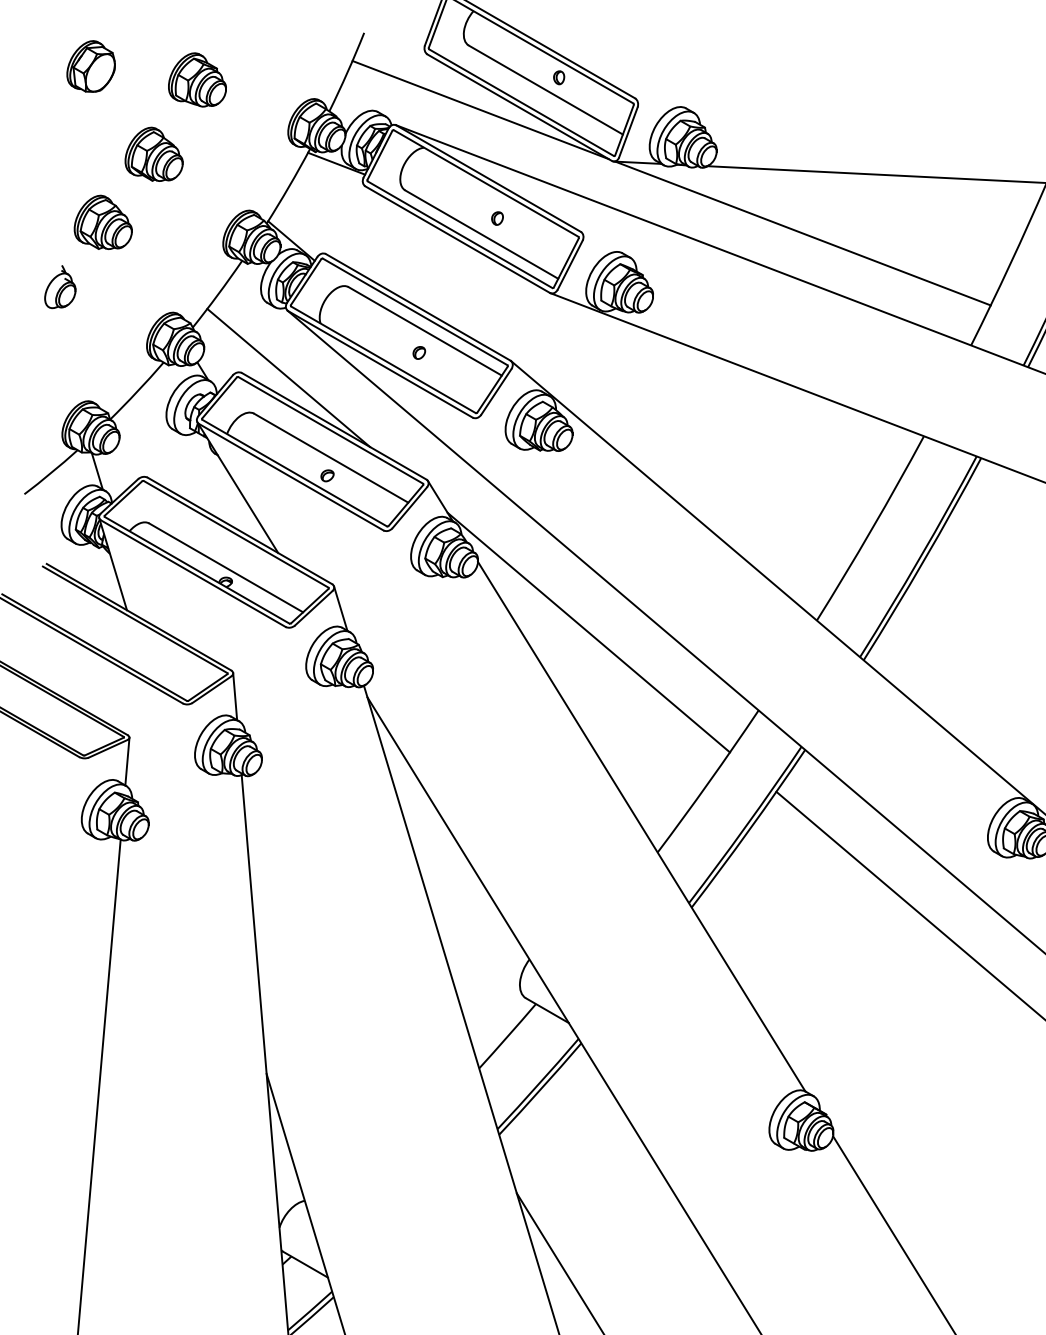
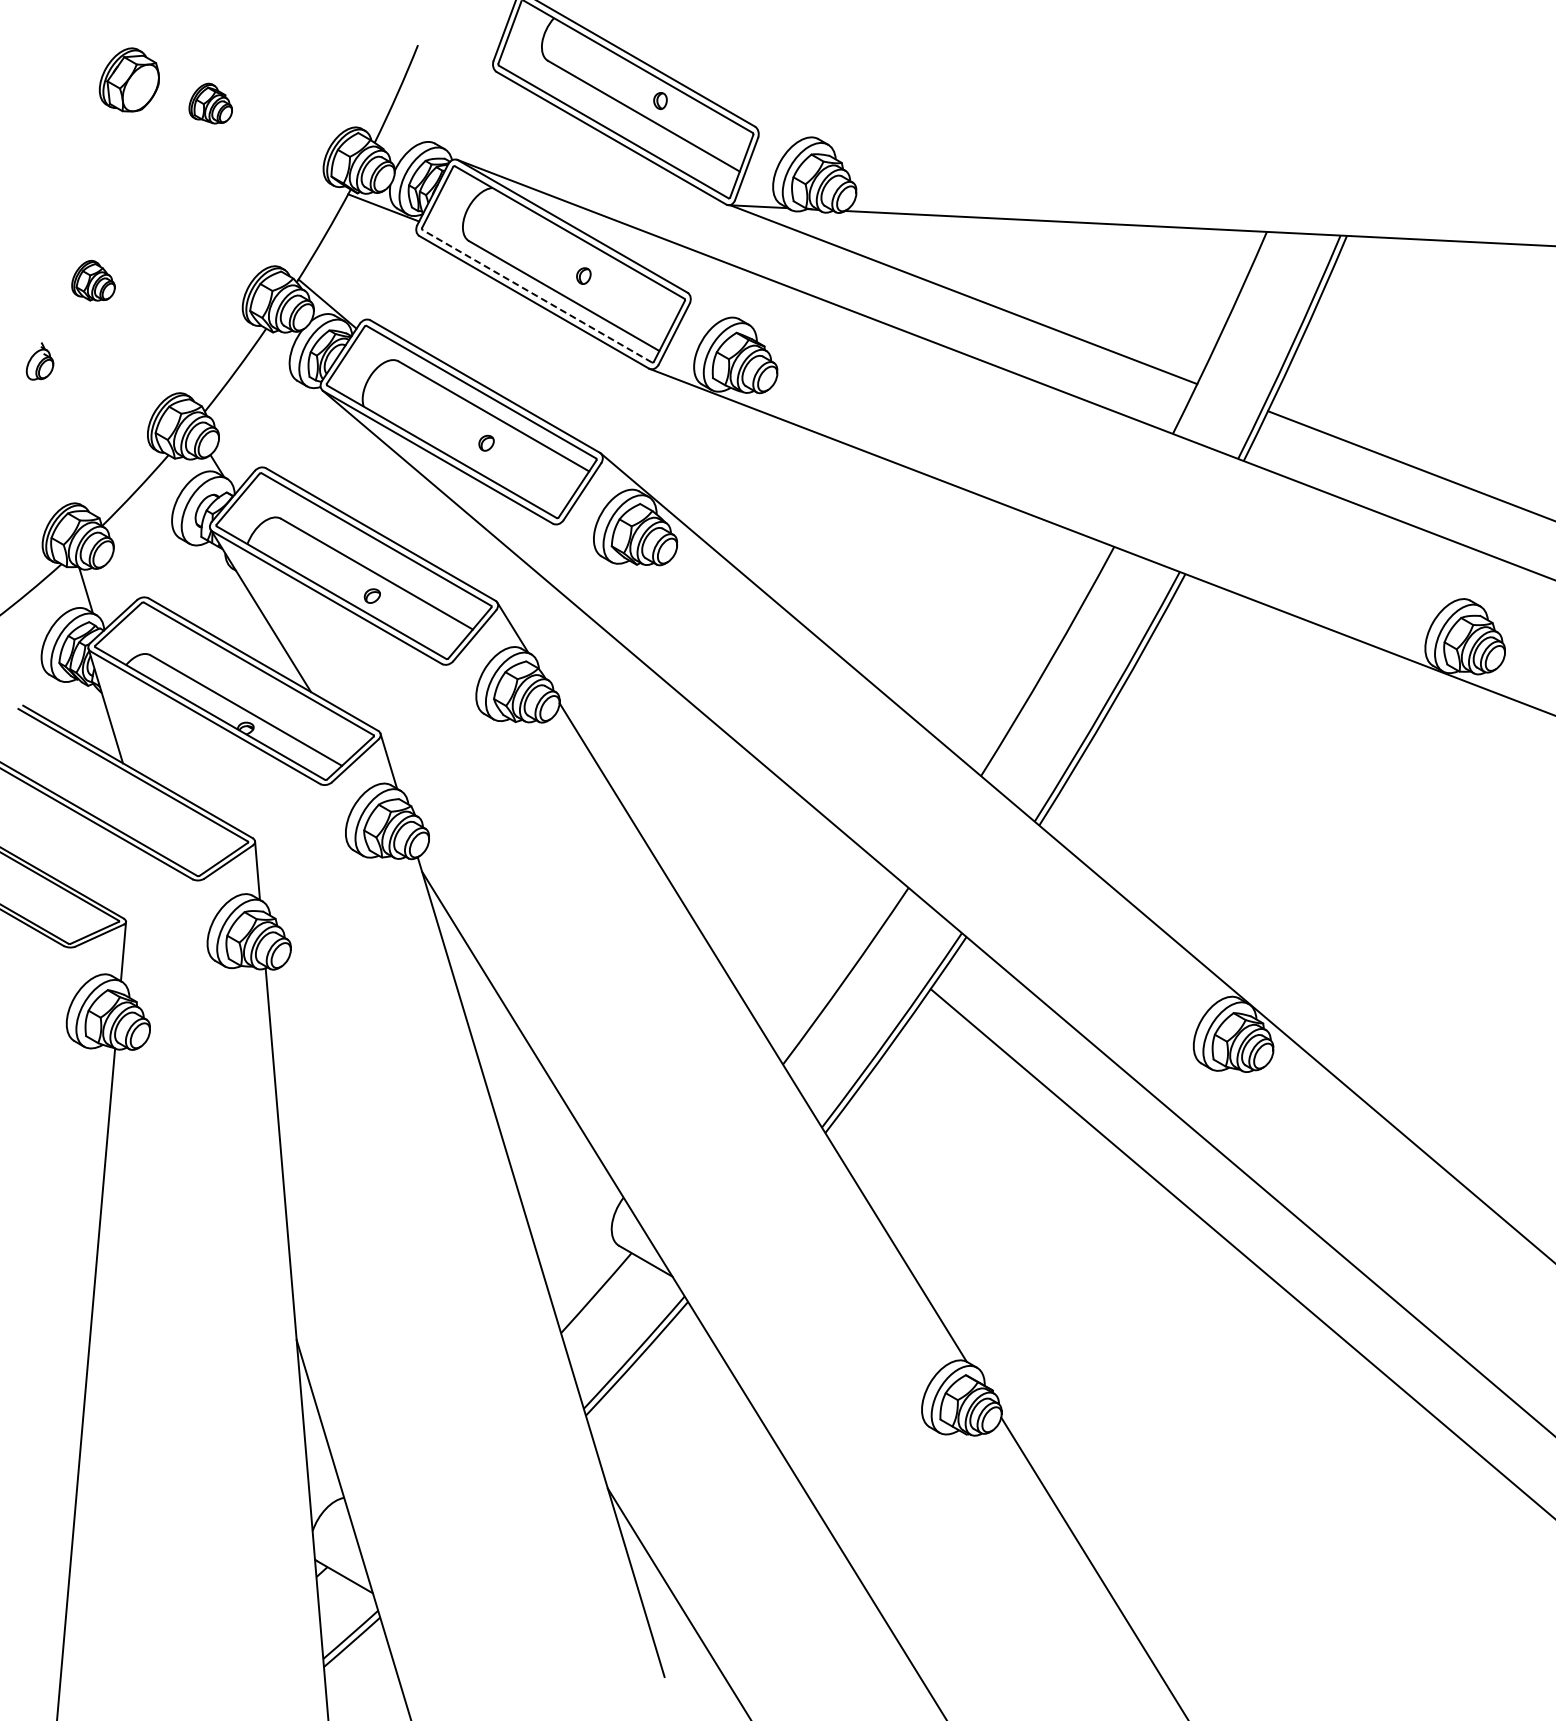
part: (90, 66) -> (128, 79), moved
part: (197, 79) -> (210, 103), size x0.6
line: (480, 110) -> (562, 141), removed
part: (153, 154) -> (156, 196), removed
part: (103, 222) -> (93, 280), size x0.6
line: (459, 234) -> (536, 296), solid -> dashed
part: (59, 287) -> (39, 361), size x0.7
line: (288, 378) -> (323, 474), removed
line: (588, 632) -> (696, 791), removed

